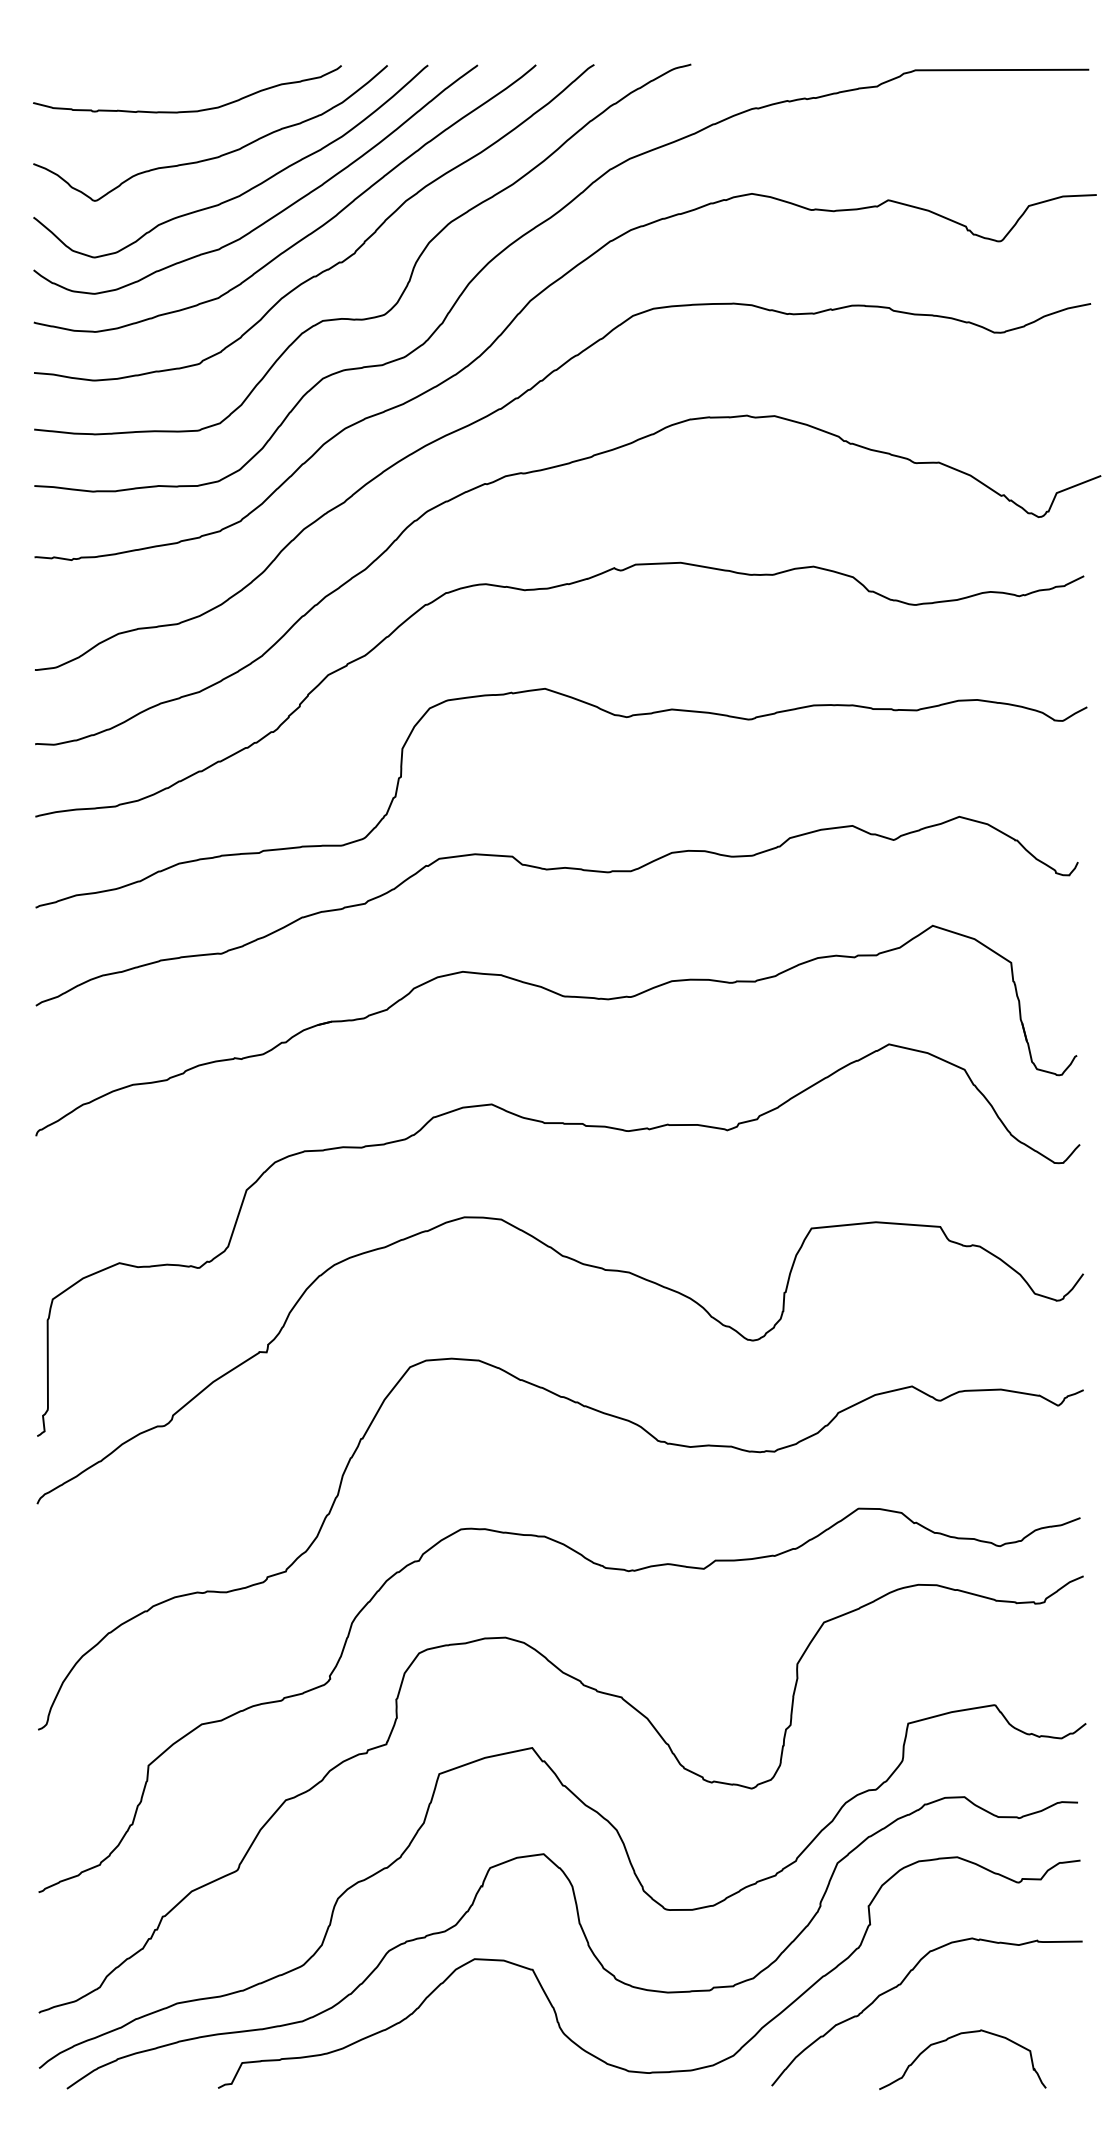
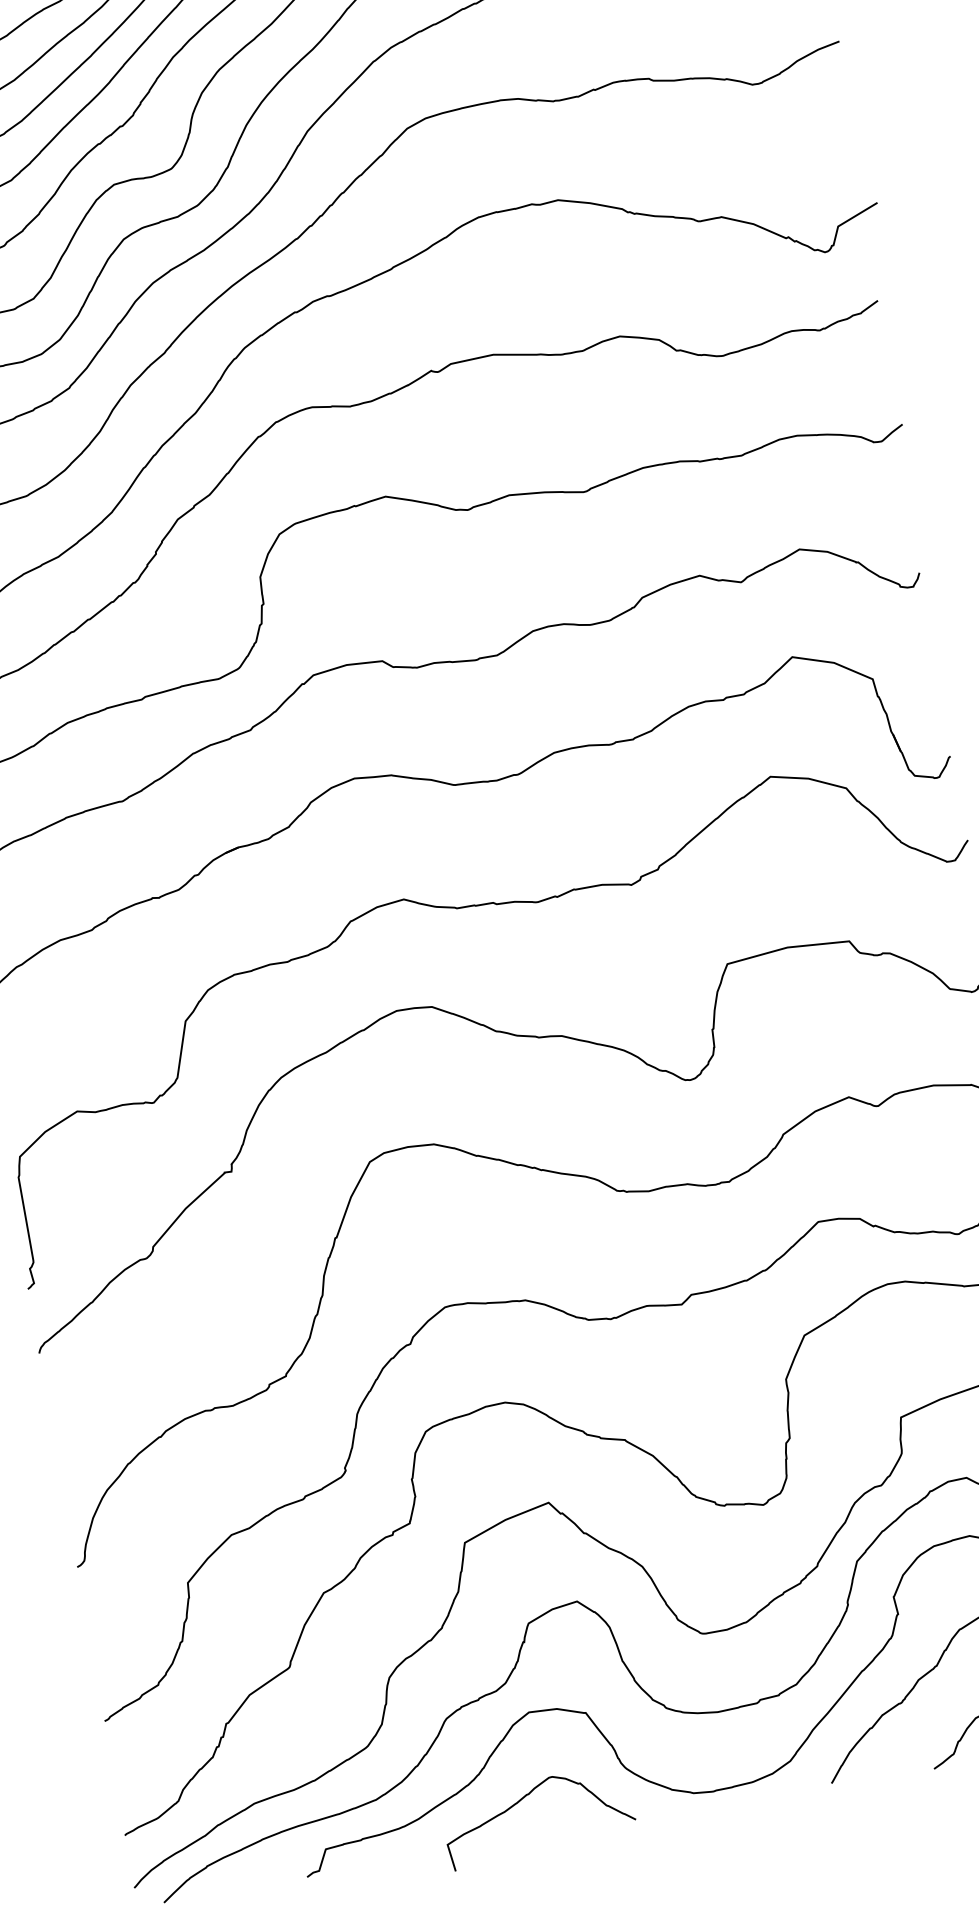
curve: (452, 2047) -> (522, 1799), added

